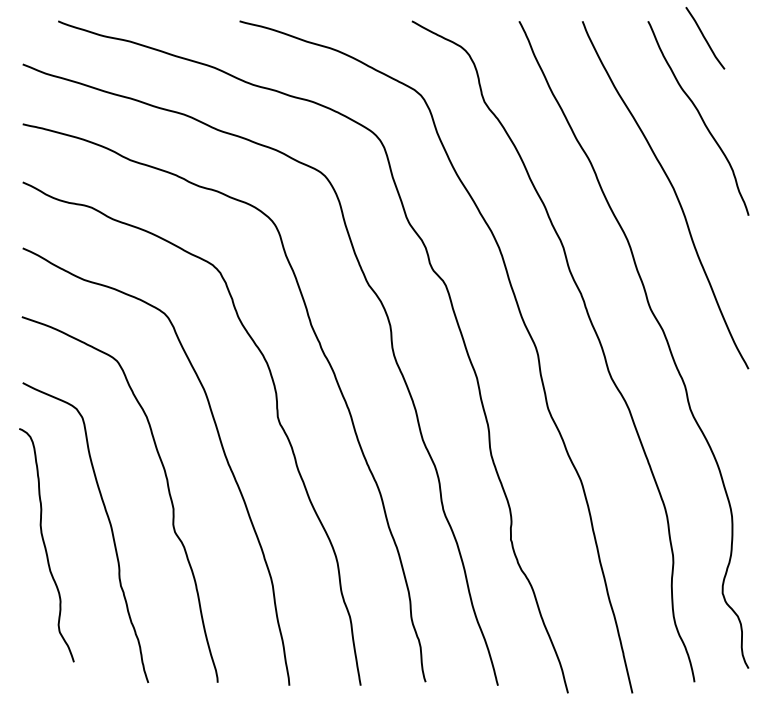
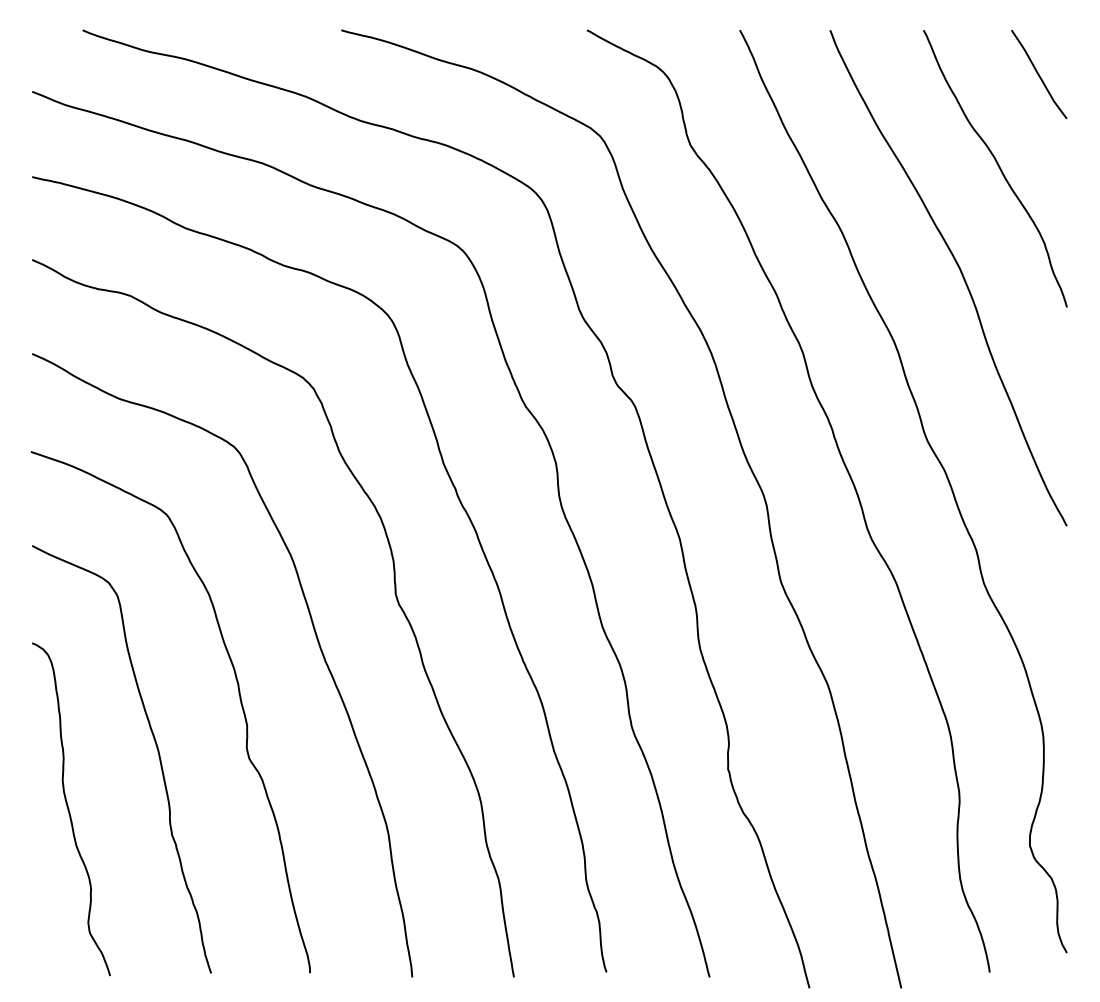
curve: (705, 38) -> (1039, 74), moved
curve: (45, 545) -> (69, 809), moved

